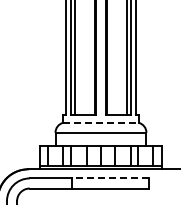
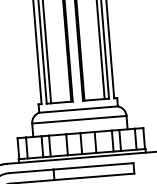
line: (100, 122) -> (78, 109), dashed -> solid
line: (110, 178) -> (93, 166), dashed -> solid

